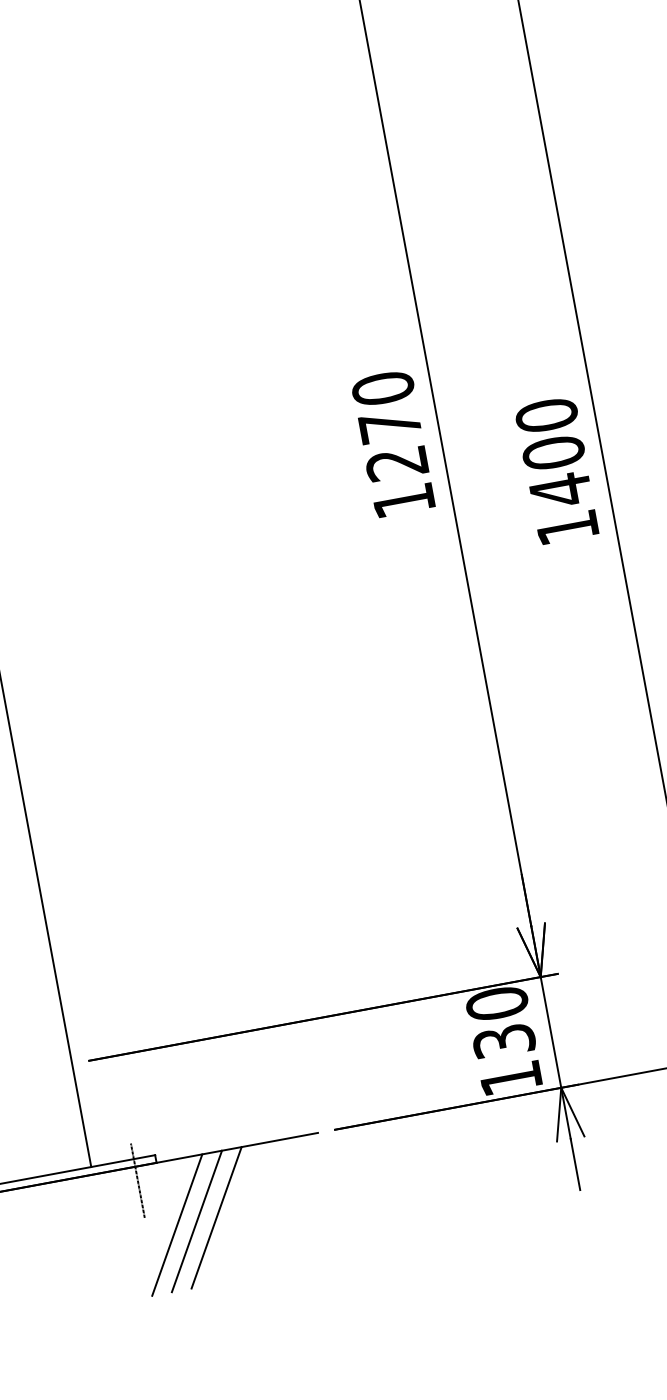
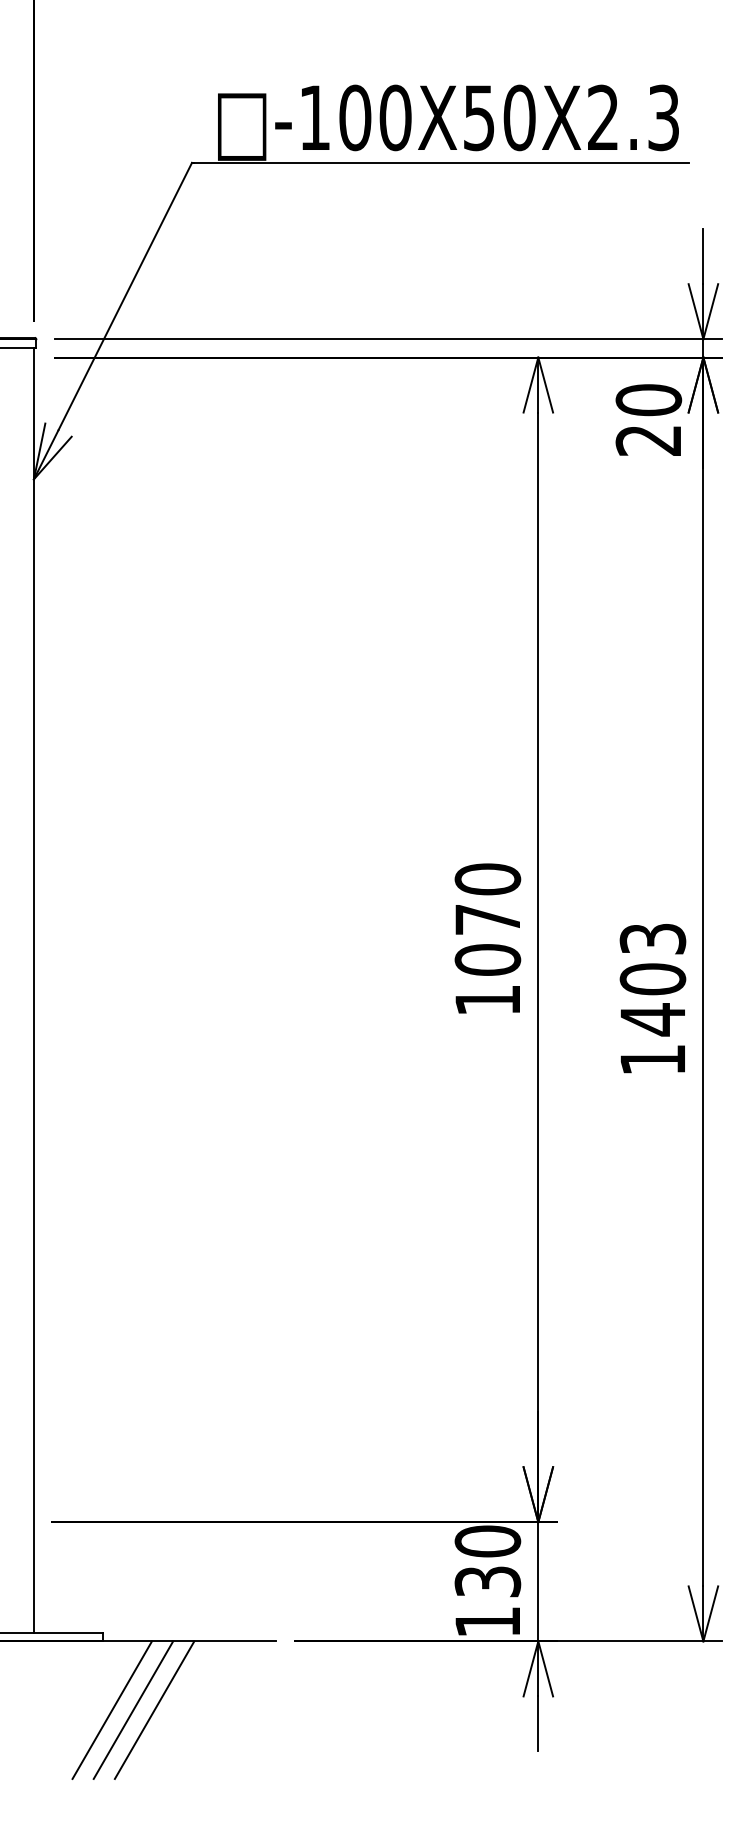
text: (546, 415) -> (652, 938), 1400 -> 1403
text: (396, 463) -> (487, 959), 1270 -> 1070
line: (137, 1180) -> (79, 1656), removed

